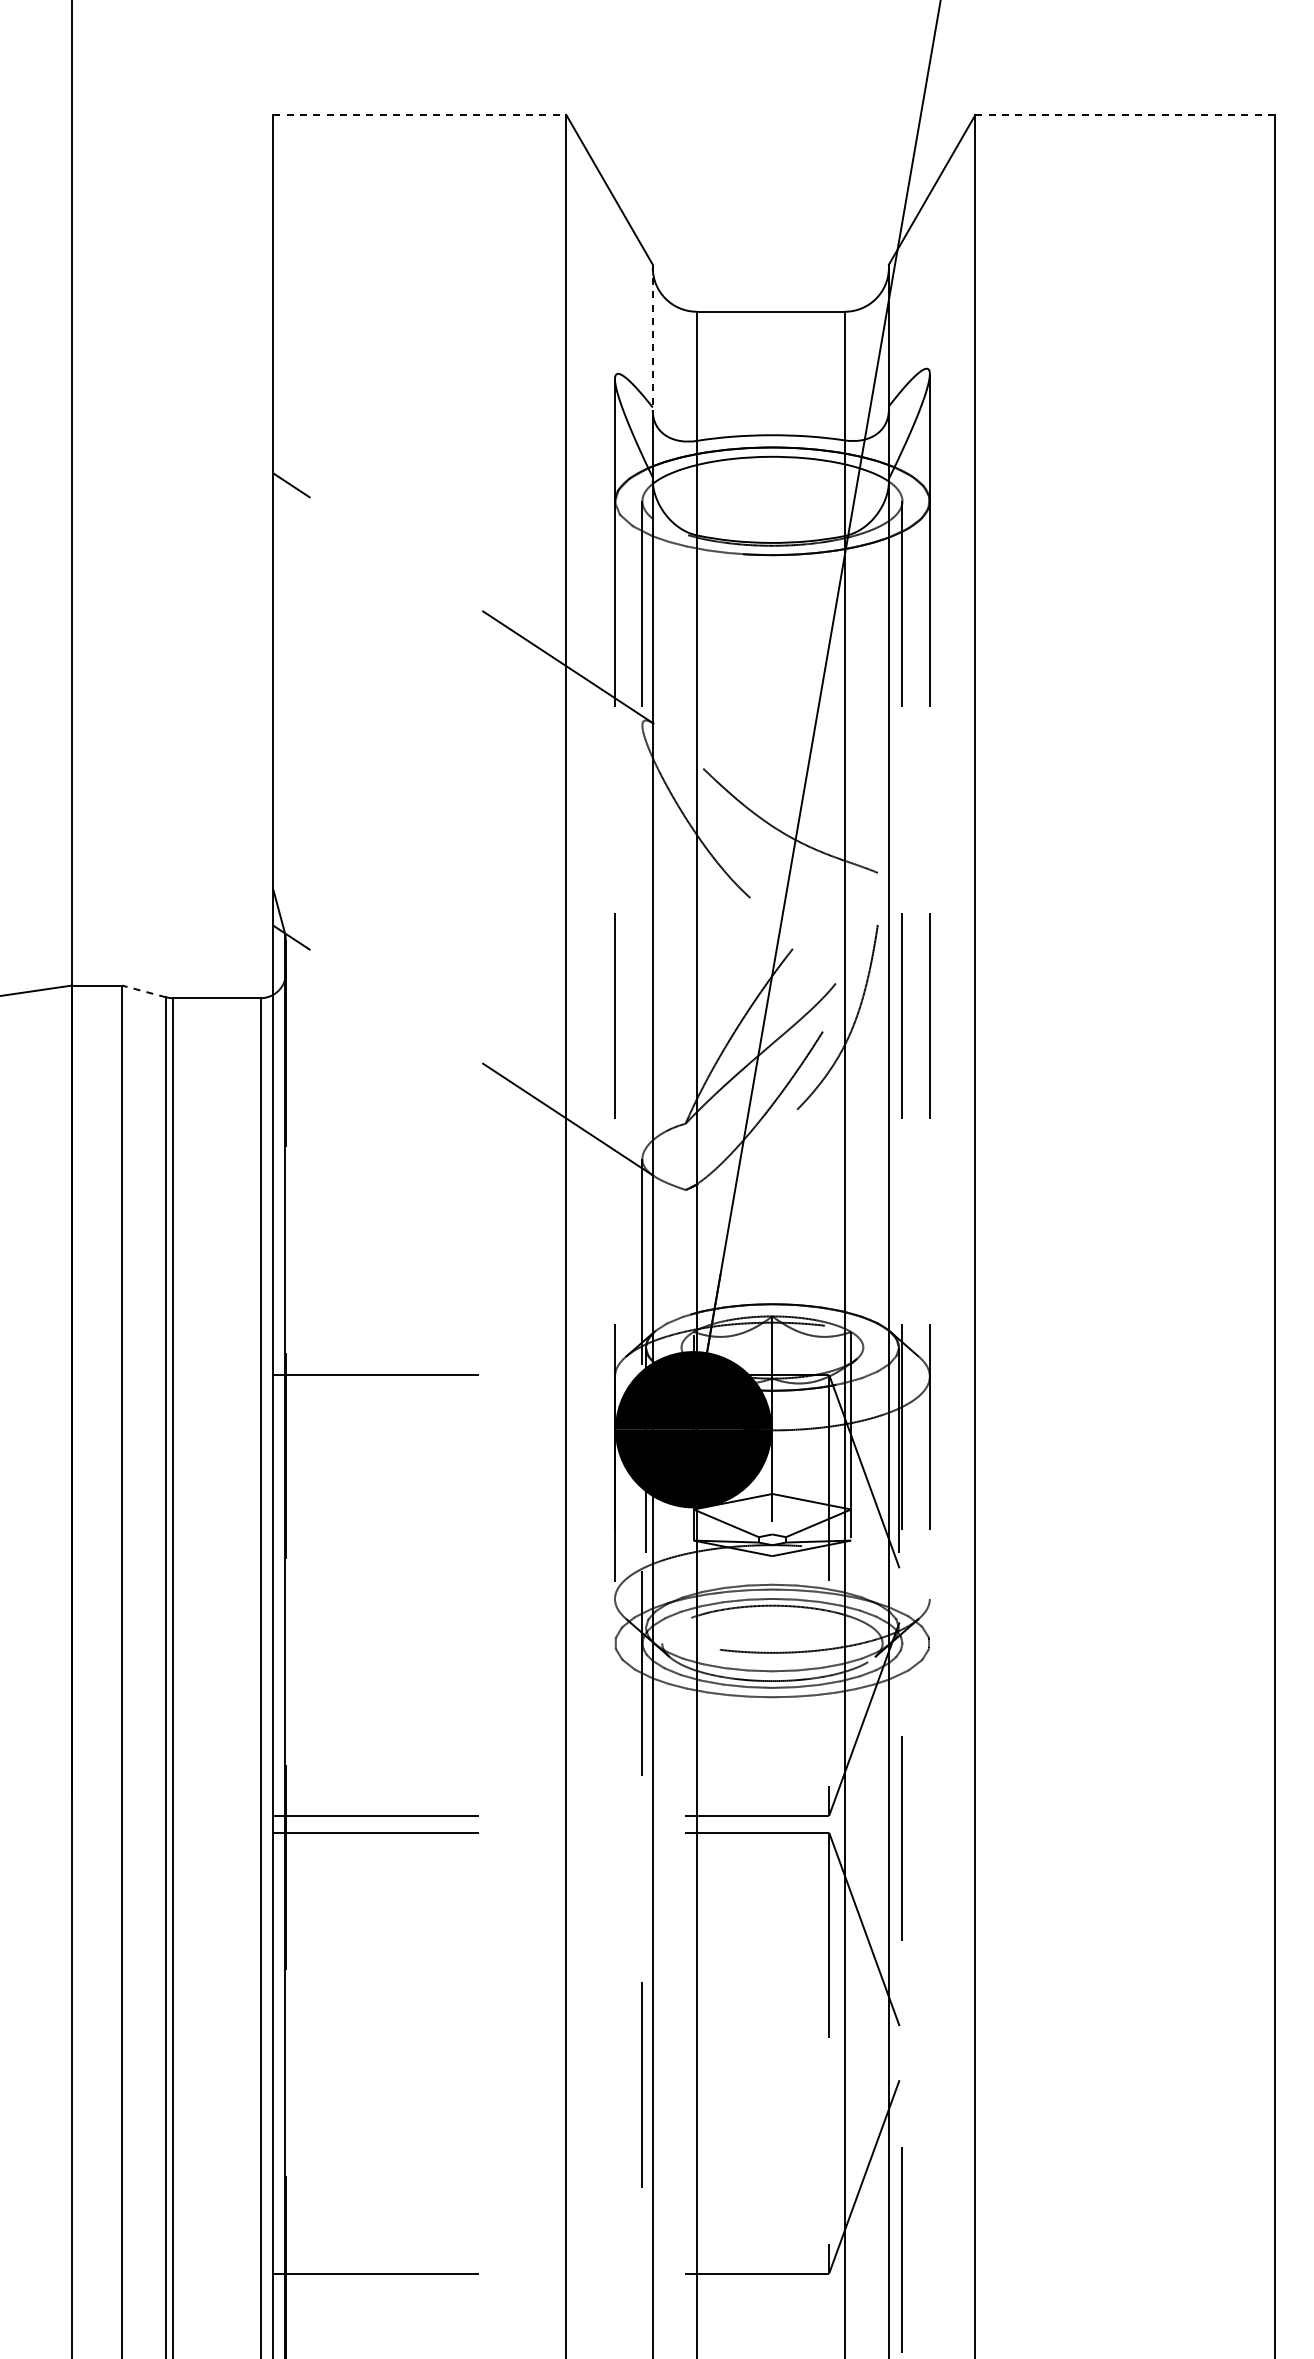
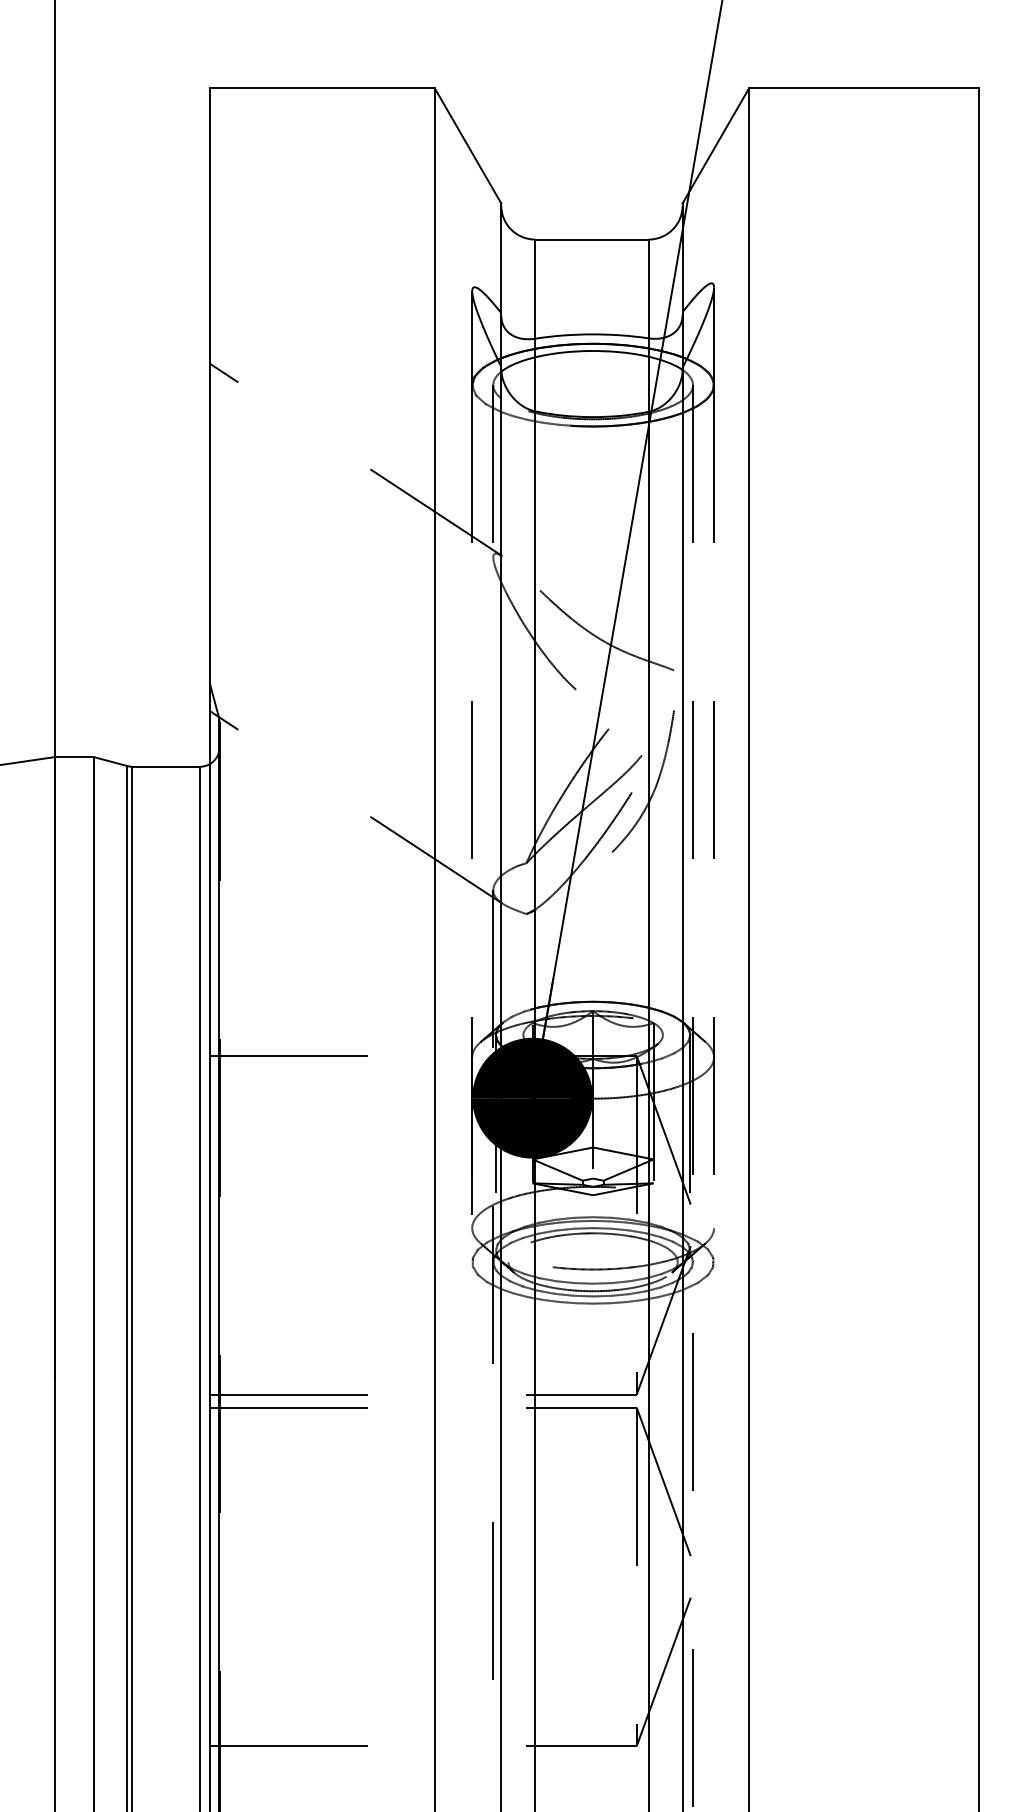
line: (420, 114) -> (322, 88), dashed -> solid
line: (1125, 114) -> (864, 88), dashed -> solid
line: (652, 337) -> (501, 259), dashed -> solid
line: (144, 991) -> (110, 761), dashed -> solid

